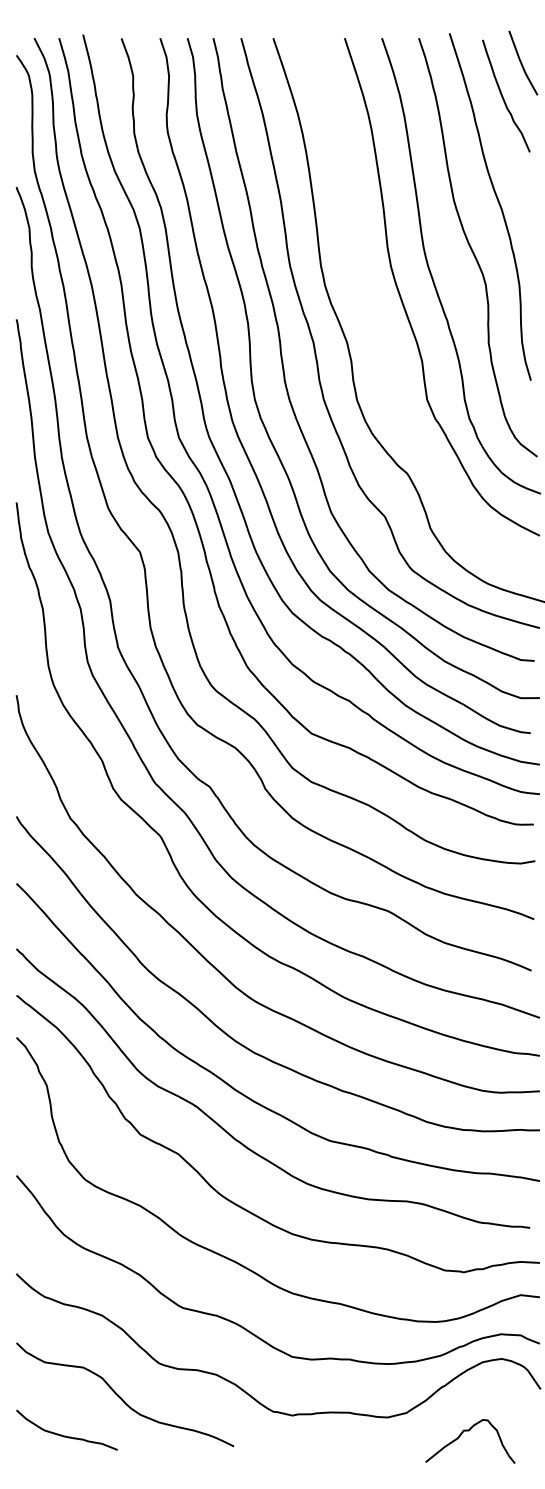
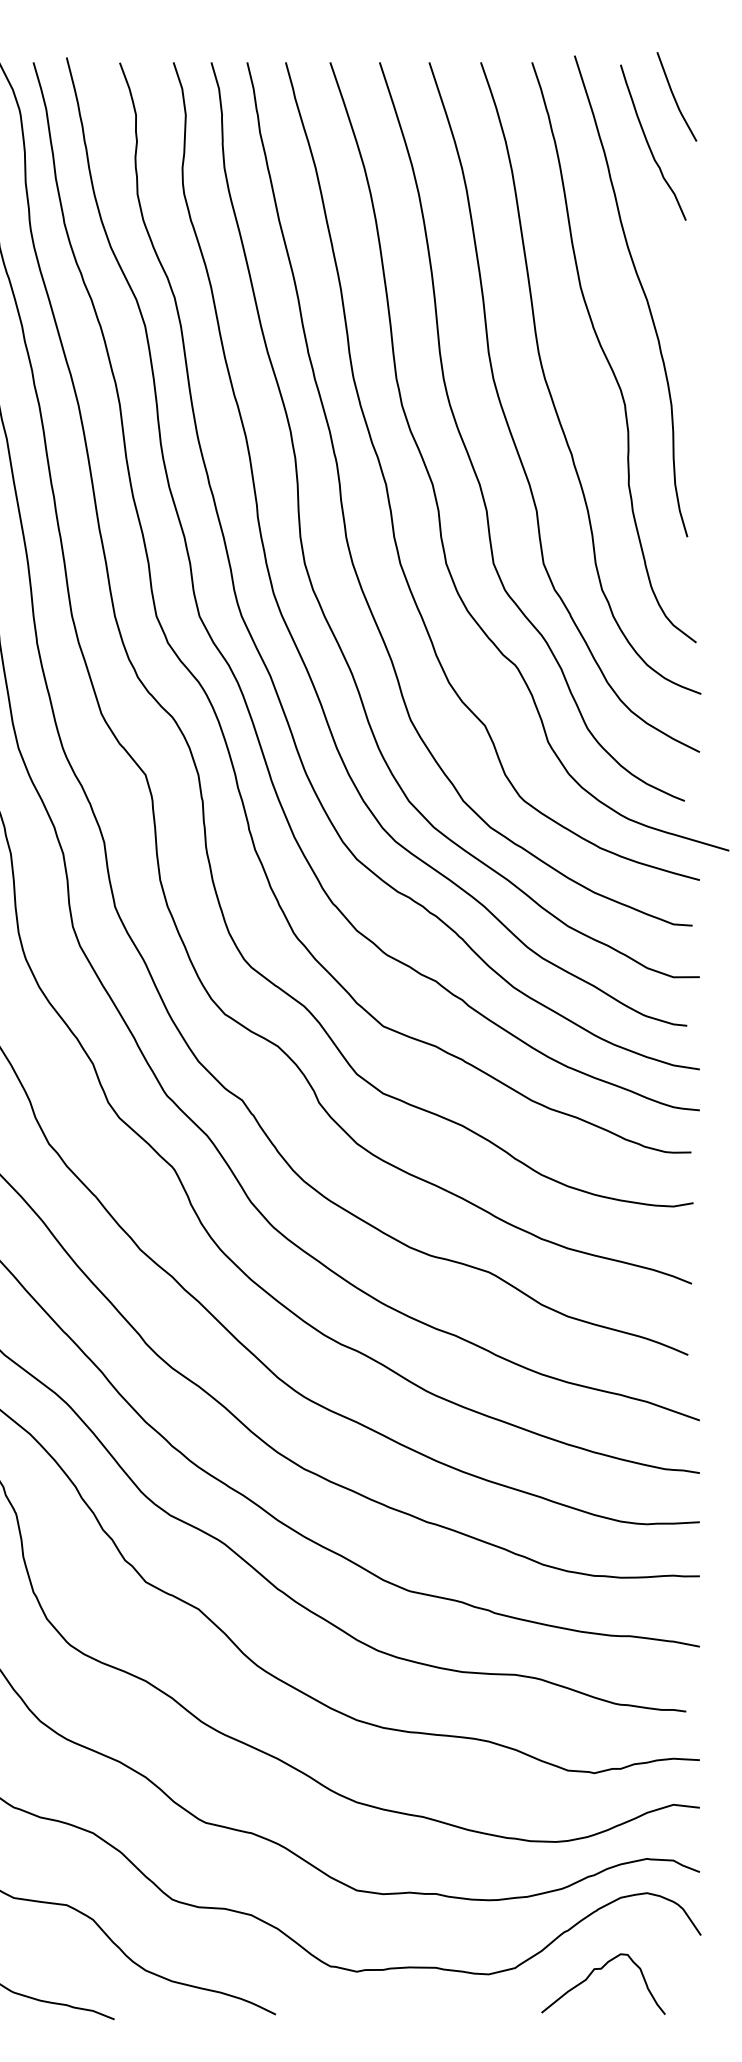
curve: (373, 319) -> (469, 452), added
curve: (469, 1431) -> (602, 1970), moved

